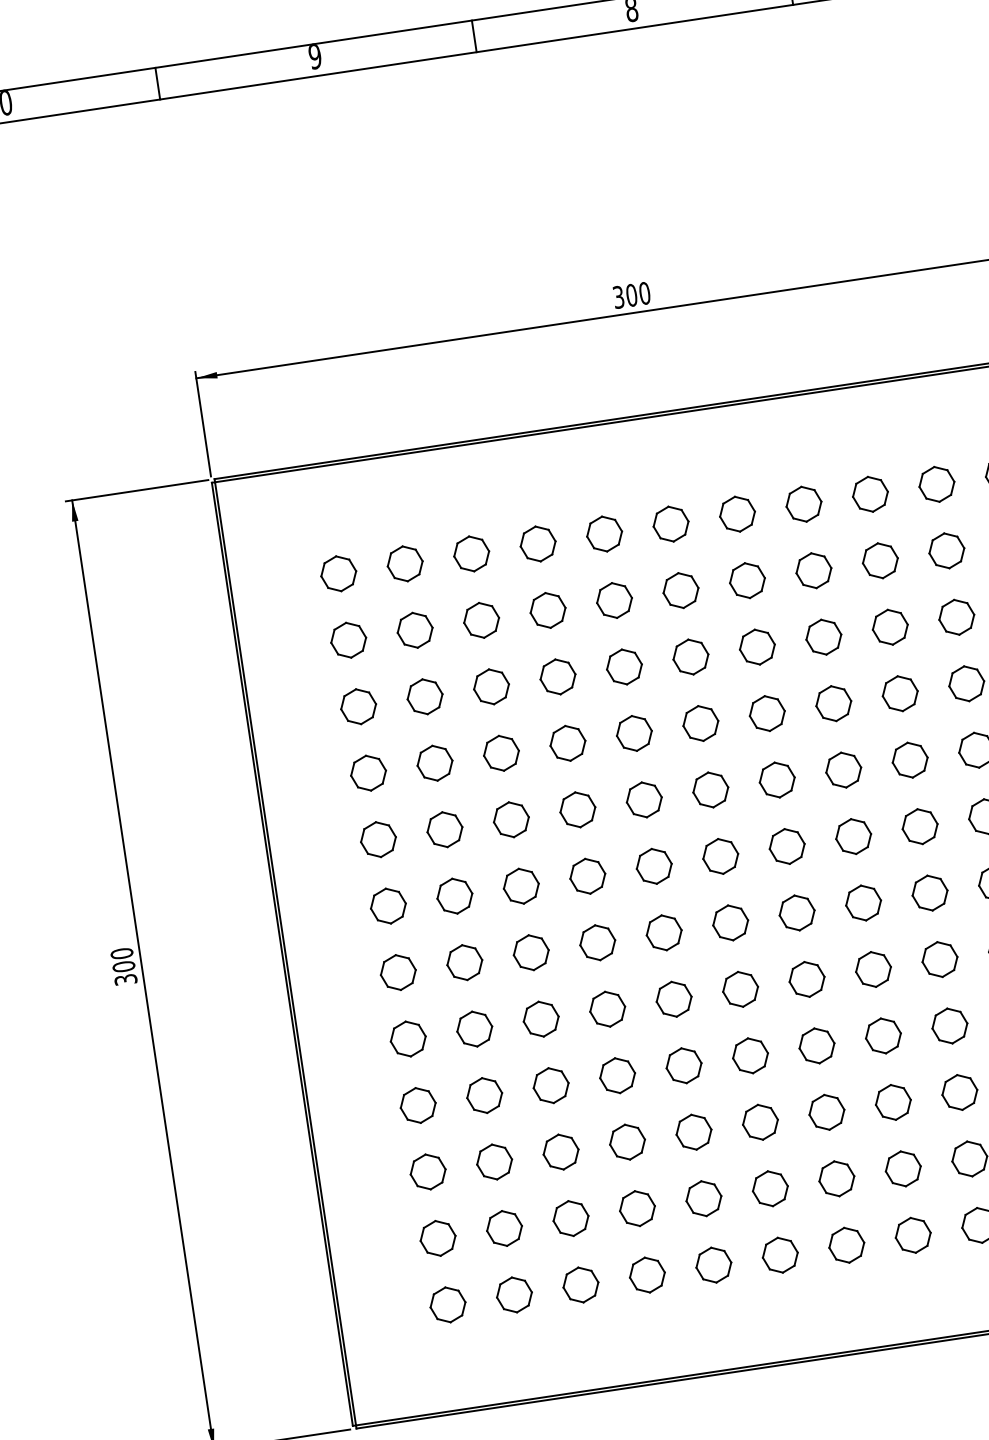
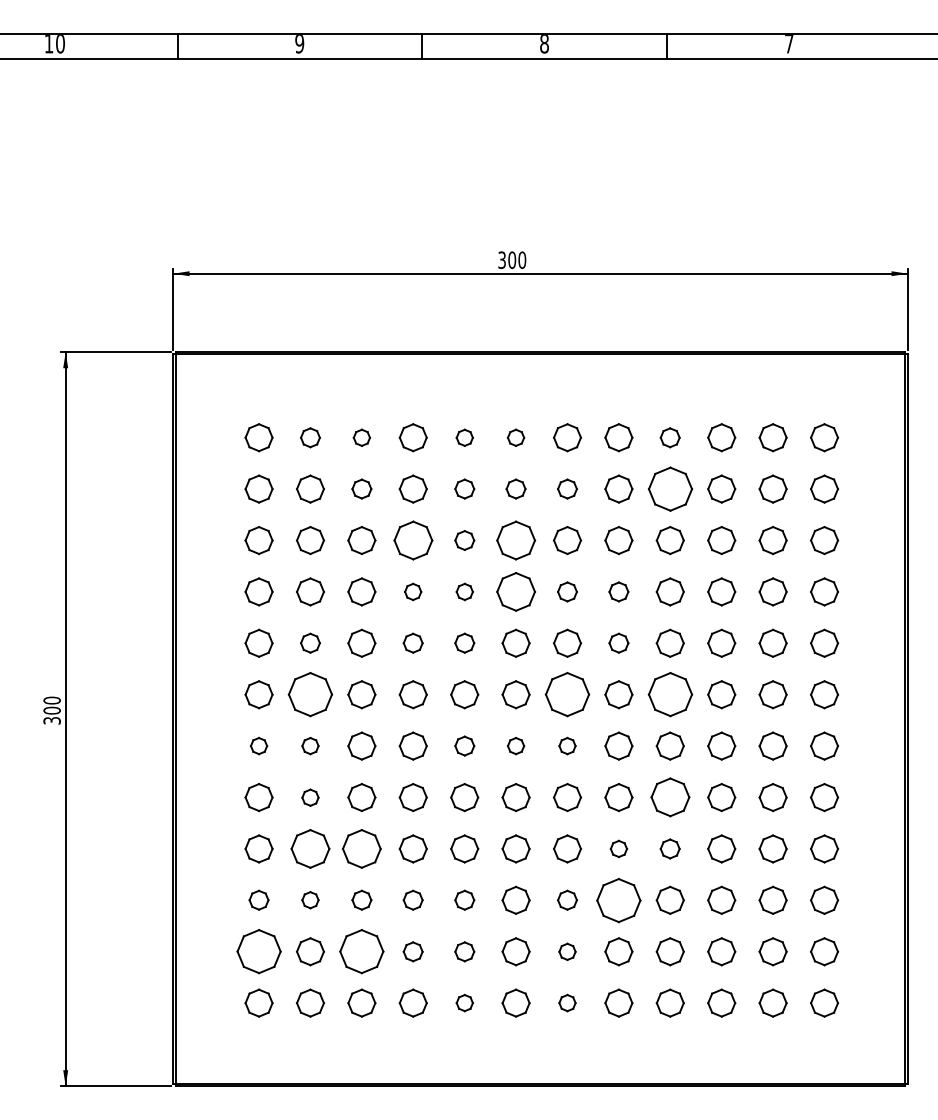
part: (869, 494) -> (669, 437), size x0.7
part: (670, 523) -> (515, 437), size x0.6
part: (604, 533) -> (464, 437), size x0.6
part: (471, 553) -> (361, 437), size x0.6
part: (879, 560) -> (669, 488), size x1.6
part: (405, 563) -> (310, 437), size x0.7
part: (747, 579) -> (567, 488), size x0.7
part: (680, 589) -> (515, 488), size x0.7
part: (614, 599) -> (464, 488), size x0.7
part: (480, 619) -> (361, 488), size x0.7
part: (690, 657) -> (515, 540), size x1.4
part: (624, 666) -> (464, 540), size x0.7
part: (556, 677) -> (412, 540), size x1.4
part: (833, 703) -> (618, 591), size x0.7
part: (767, 713) -> (567, 591), size x0.7
part: (700, 723) -> (515, 591), size x1.4
part: (634, 732) -> (464, 591), size x0.6
part: (566, 742) -> (412, 591), size x0.6
part: (843, 769) -> (618, 642), size x0.7
part: (643, 798) -> (464, 642), size x0.7
part: (576, 808) -> (412, 642), size x0.7
part: (919, 826) -> (669, 694), size x1.6
part: (444, 828) -> (310, 642), size x0.7
part: (787, 846) -> (567, 694), size x1.6
part: (454, 895) -> (310, 694), size x1.6
part: (797, 912) -> (567, 745), size x0.6
part: (729, 922) -> (515, 745), size x0.6
part: (663, 932) -> (464, 745), size x0.7
part: (938, 959) -> (669, 797), size x1.4
part: (464, 961) -> (310, 745), size x0.6
part: (397, 971) -> (258, 745), size x0.6
part: (948, 1025) -> (669, 848), size x0.7
part: (474, 1029) -> (310, 797), size x0.6
part: (882, 1035) -> (618, 848), size x0.6
part: (550, 1085) -> (361, 848), size x1.4
part: (484, 1094) -> (310, 848), size x1.4
part: (892, 1101) -> (618, 899), size x1.6
part: (826, 1111) -> (567, 899), size x0.7
part: (693, 1131) -> (464, 899), size x0.7
part: (626, 1141) -> (412, 899), size x0.7
part: (560, 1151) -> (361, 899), size x0.7
part: (494, 1160) -> (310, 899), size x0.6
part: (427, 1170) -> (258, 899), size x0.7
part: (836, 1178) -> (567, 951), size x0.6
part: (703, 1198) -> (464, 951), size x0.7
part: (636, 1208) -> (412, 951), size x0.7
part: (570, 1218) -> (361, 951), size x1.6
part: (437, 1238) -> (258, 951), size x1.6
part: (846, 1244) -> (567, 1002), size x0.6
part: (713, 1264) -> (464, 1002), size x0.6

